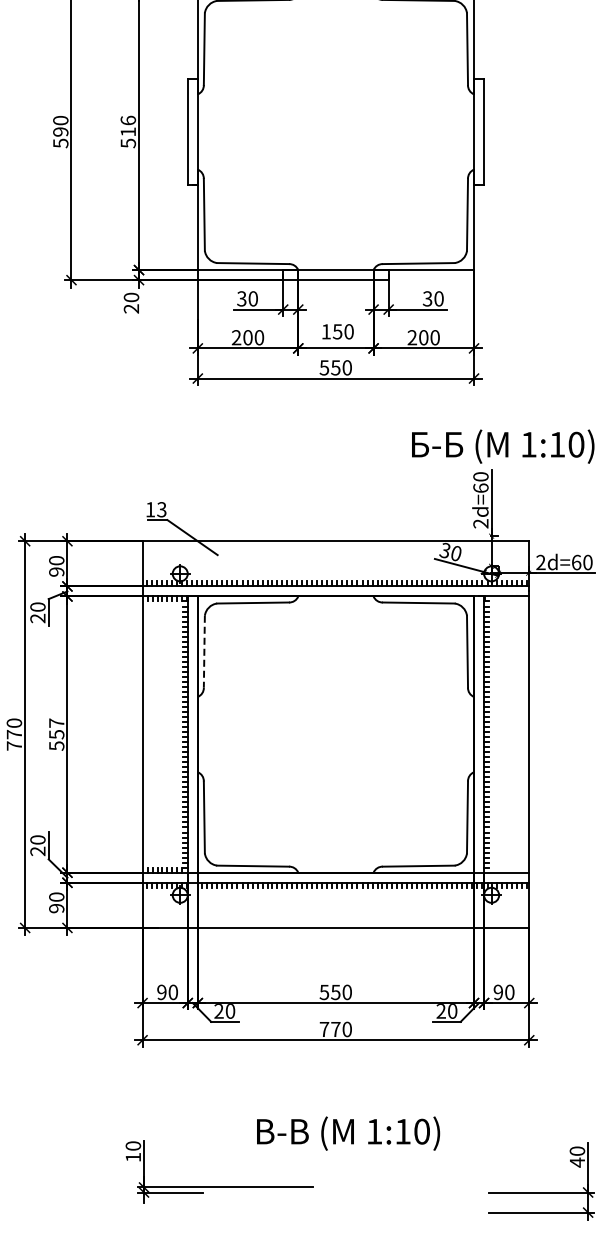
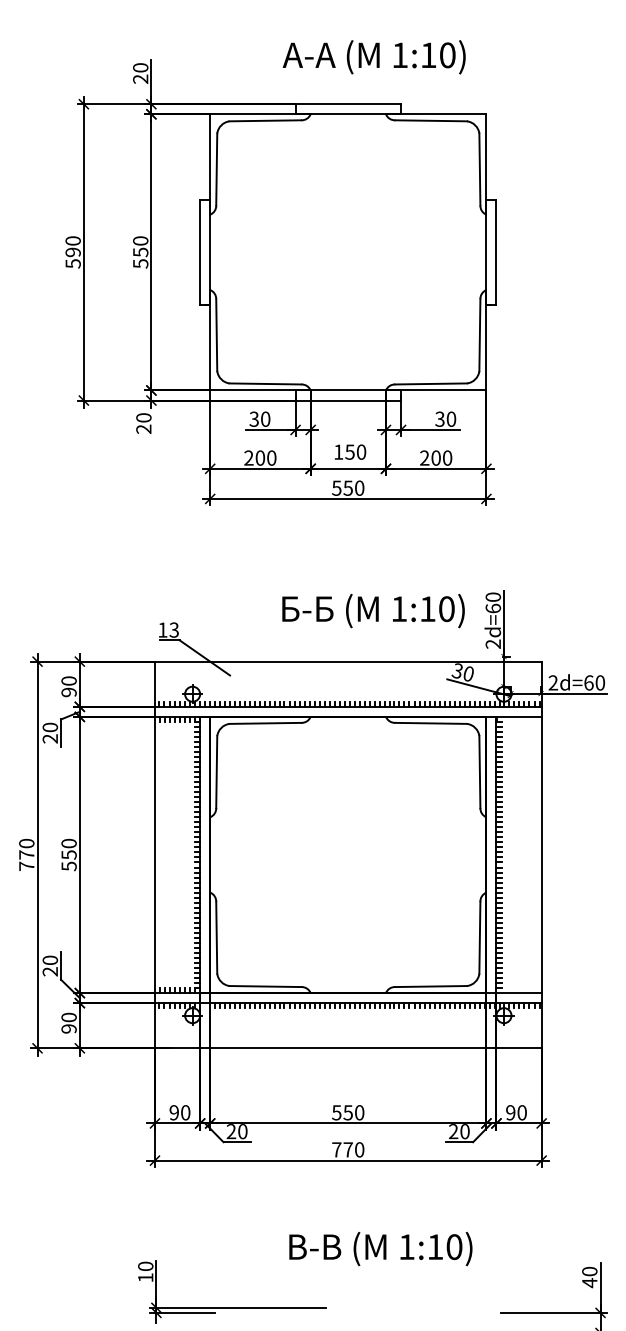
text: (128, 126) -> (140, 246), 516 -> 550
text: (503, 446) -> (373, 610), moved
line: (204, 652) -> (216, 772), dashed -> solid
text: (56, 723) -> (68, 843), 557 -> 550
text: (348, 1133) -> (380, 1248), moved

